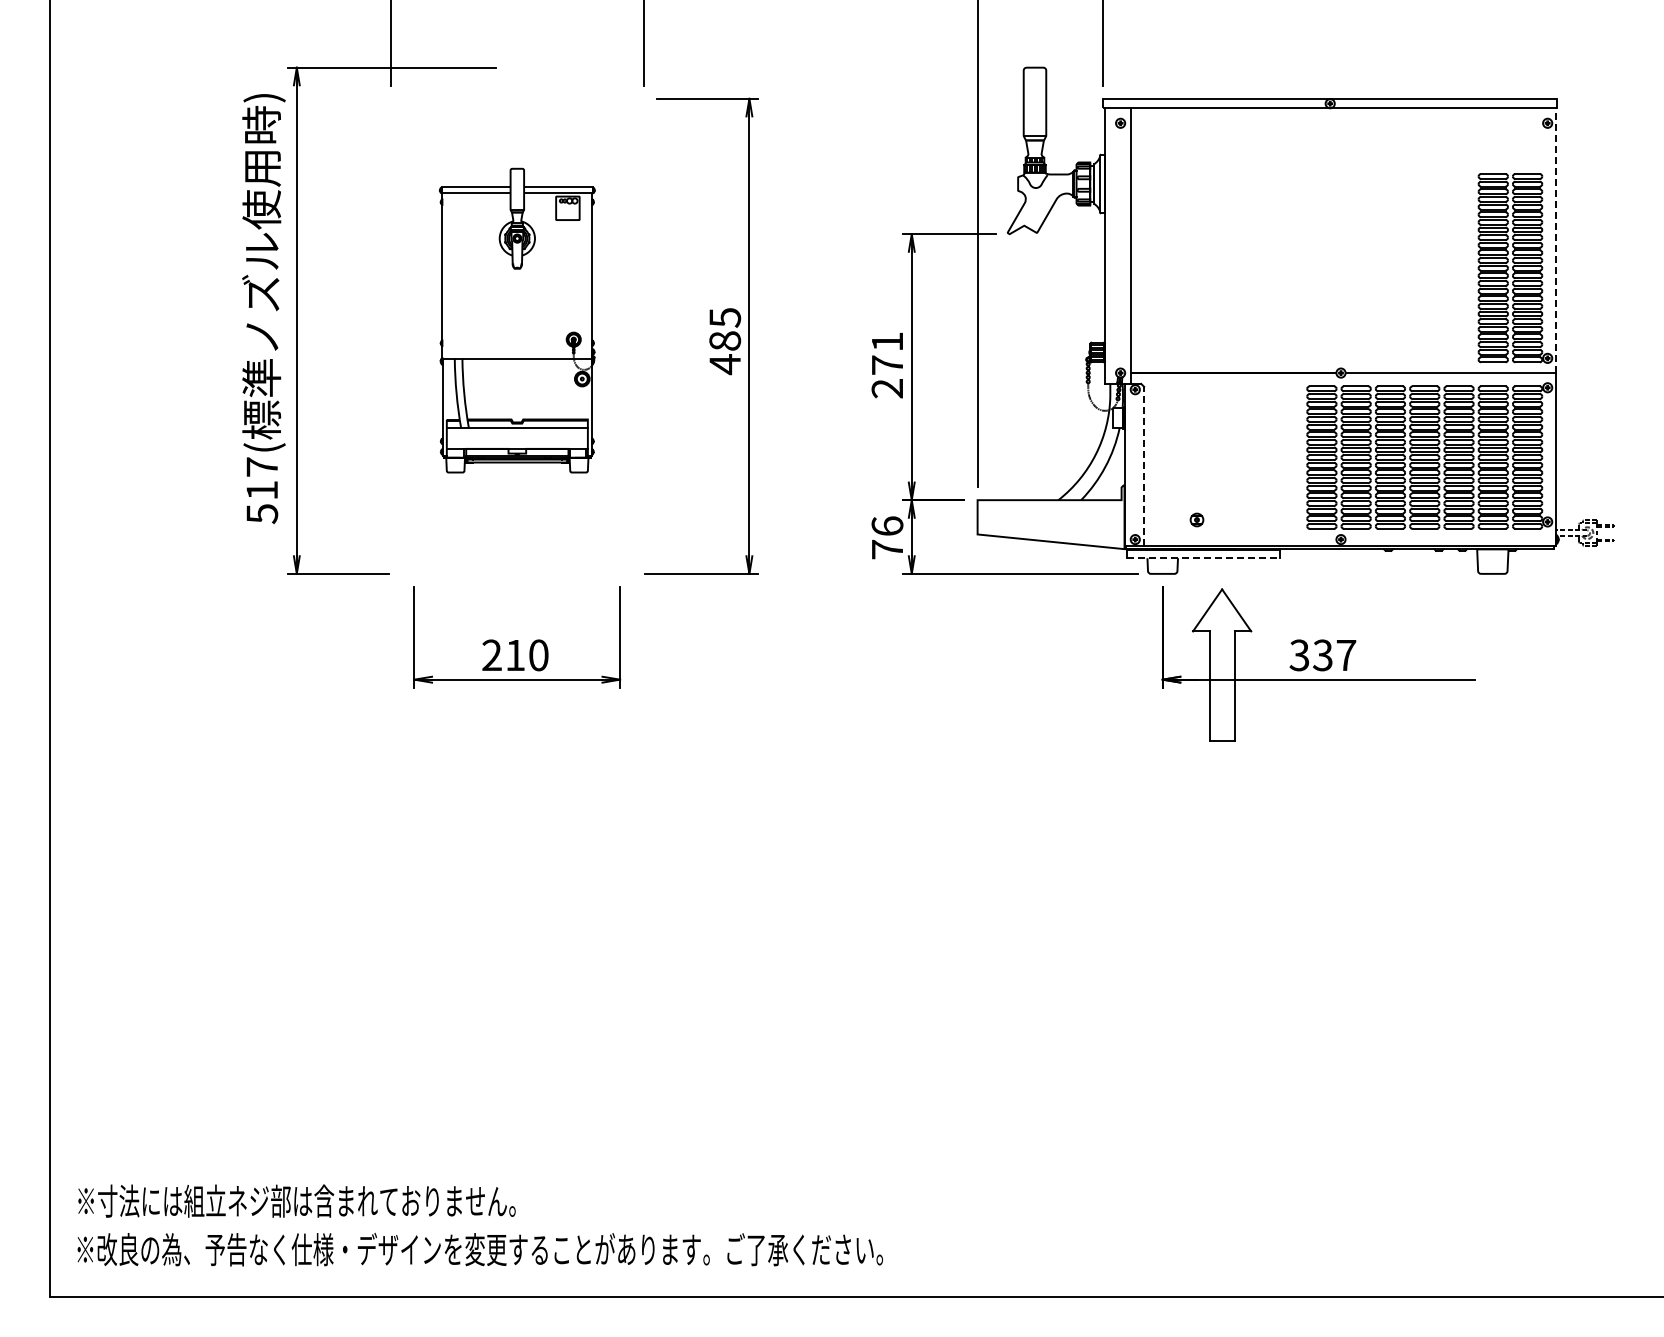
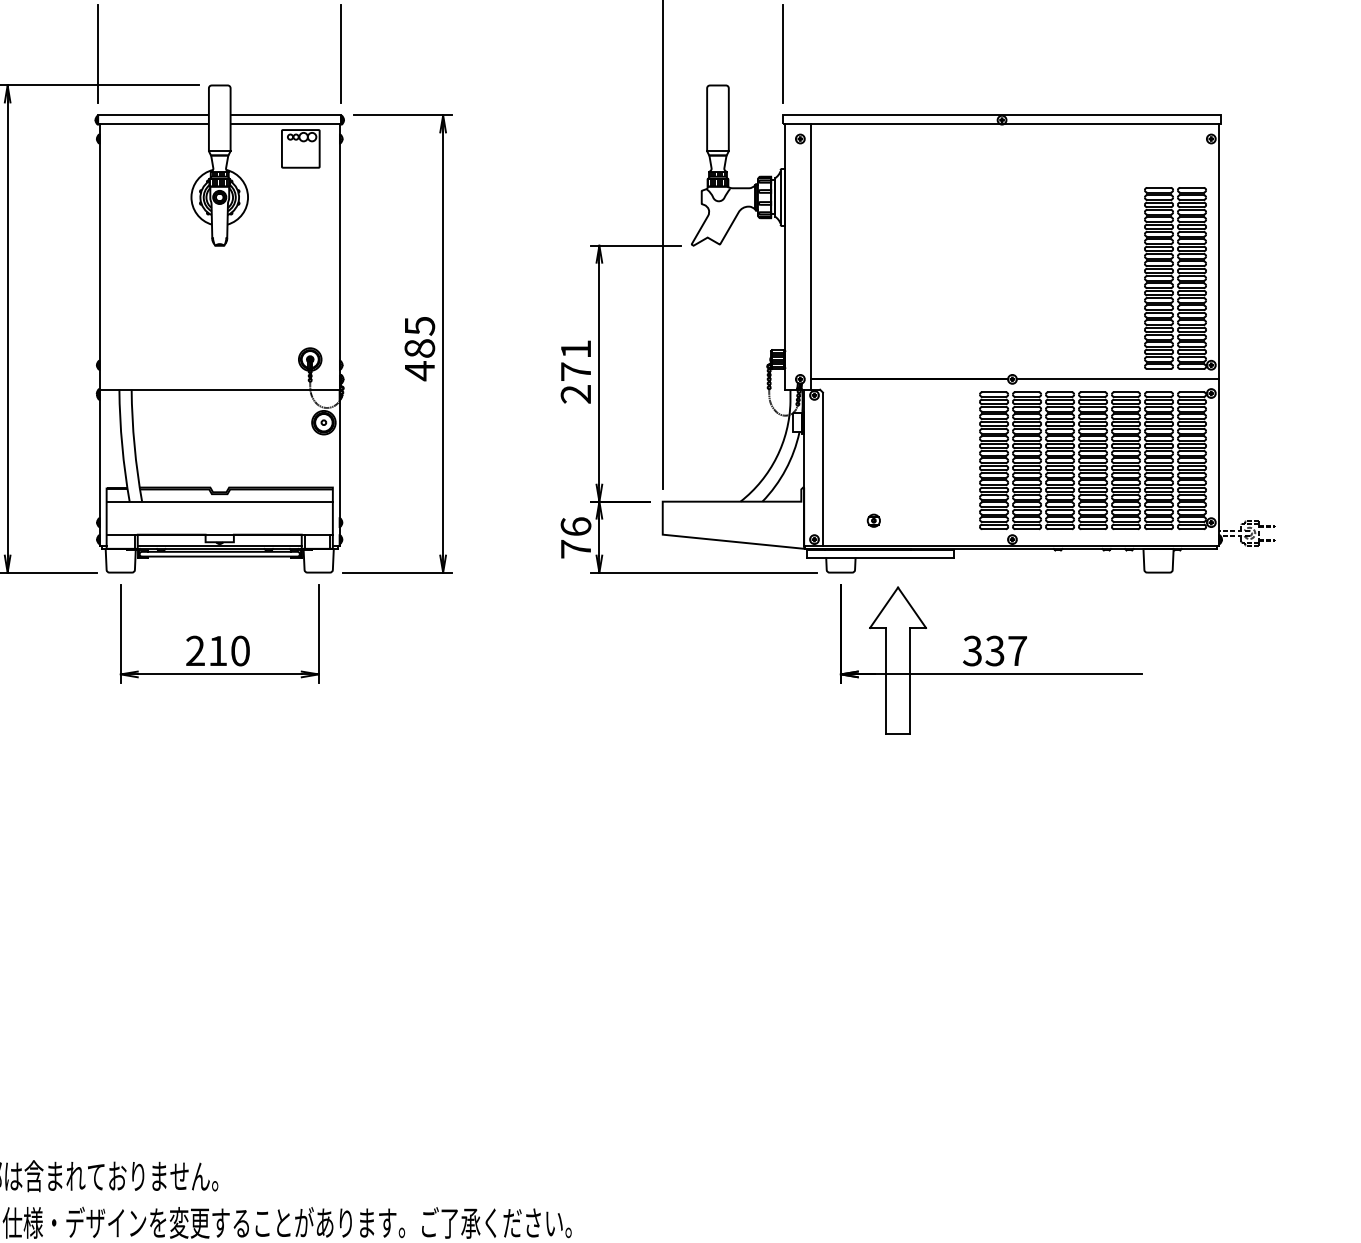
line: (1556, 240) -> (1219, 251), dashed -> solid
part: (517, 320) -> (219, 328), size x1.67
line: (1144, 466) -> (823, 469), dashed -> solid
line: (1204, 558) -> (881, 557), dashed -> solid

